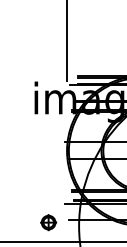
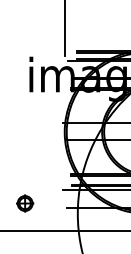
part: (48, 222) -> (24, 203), moved

